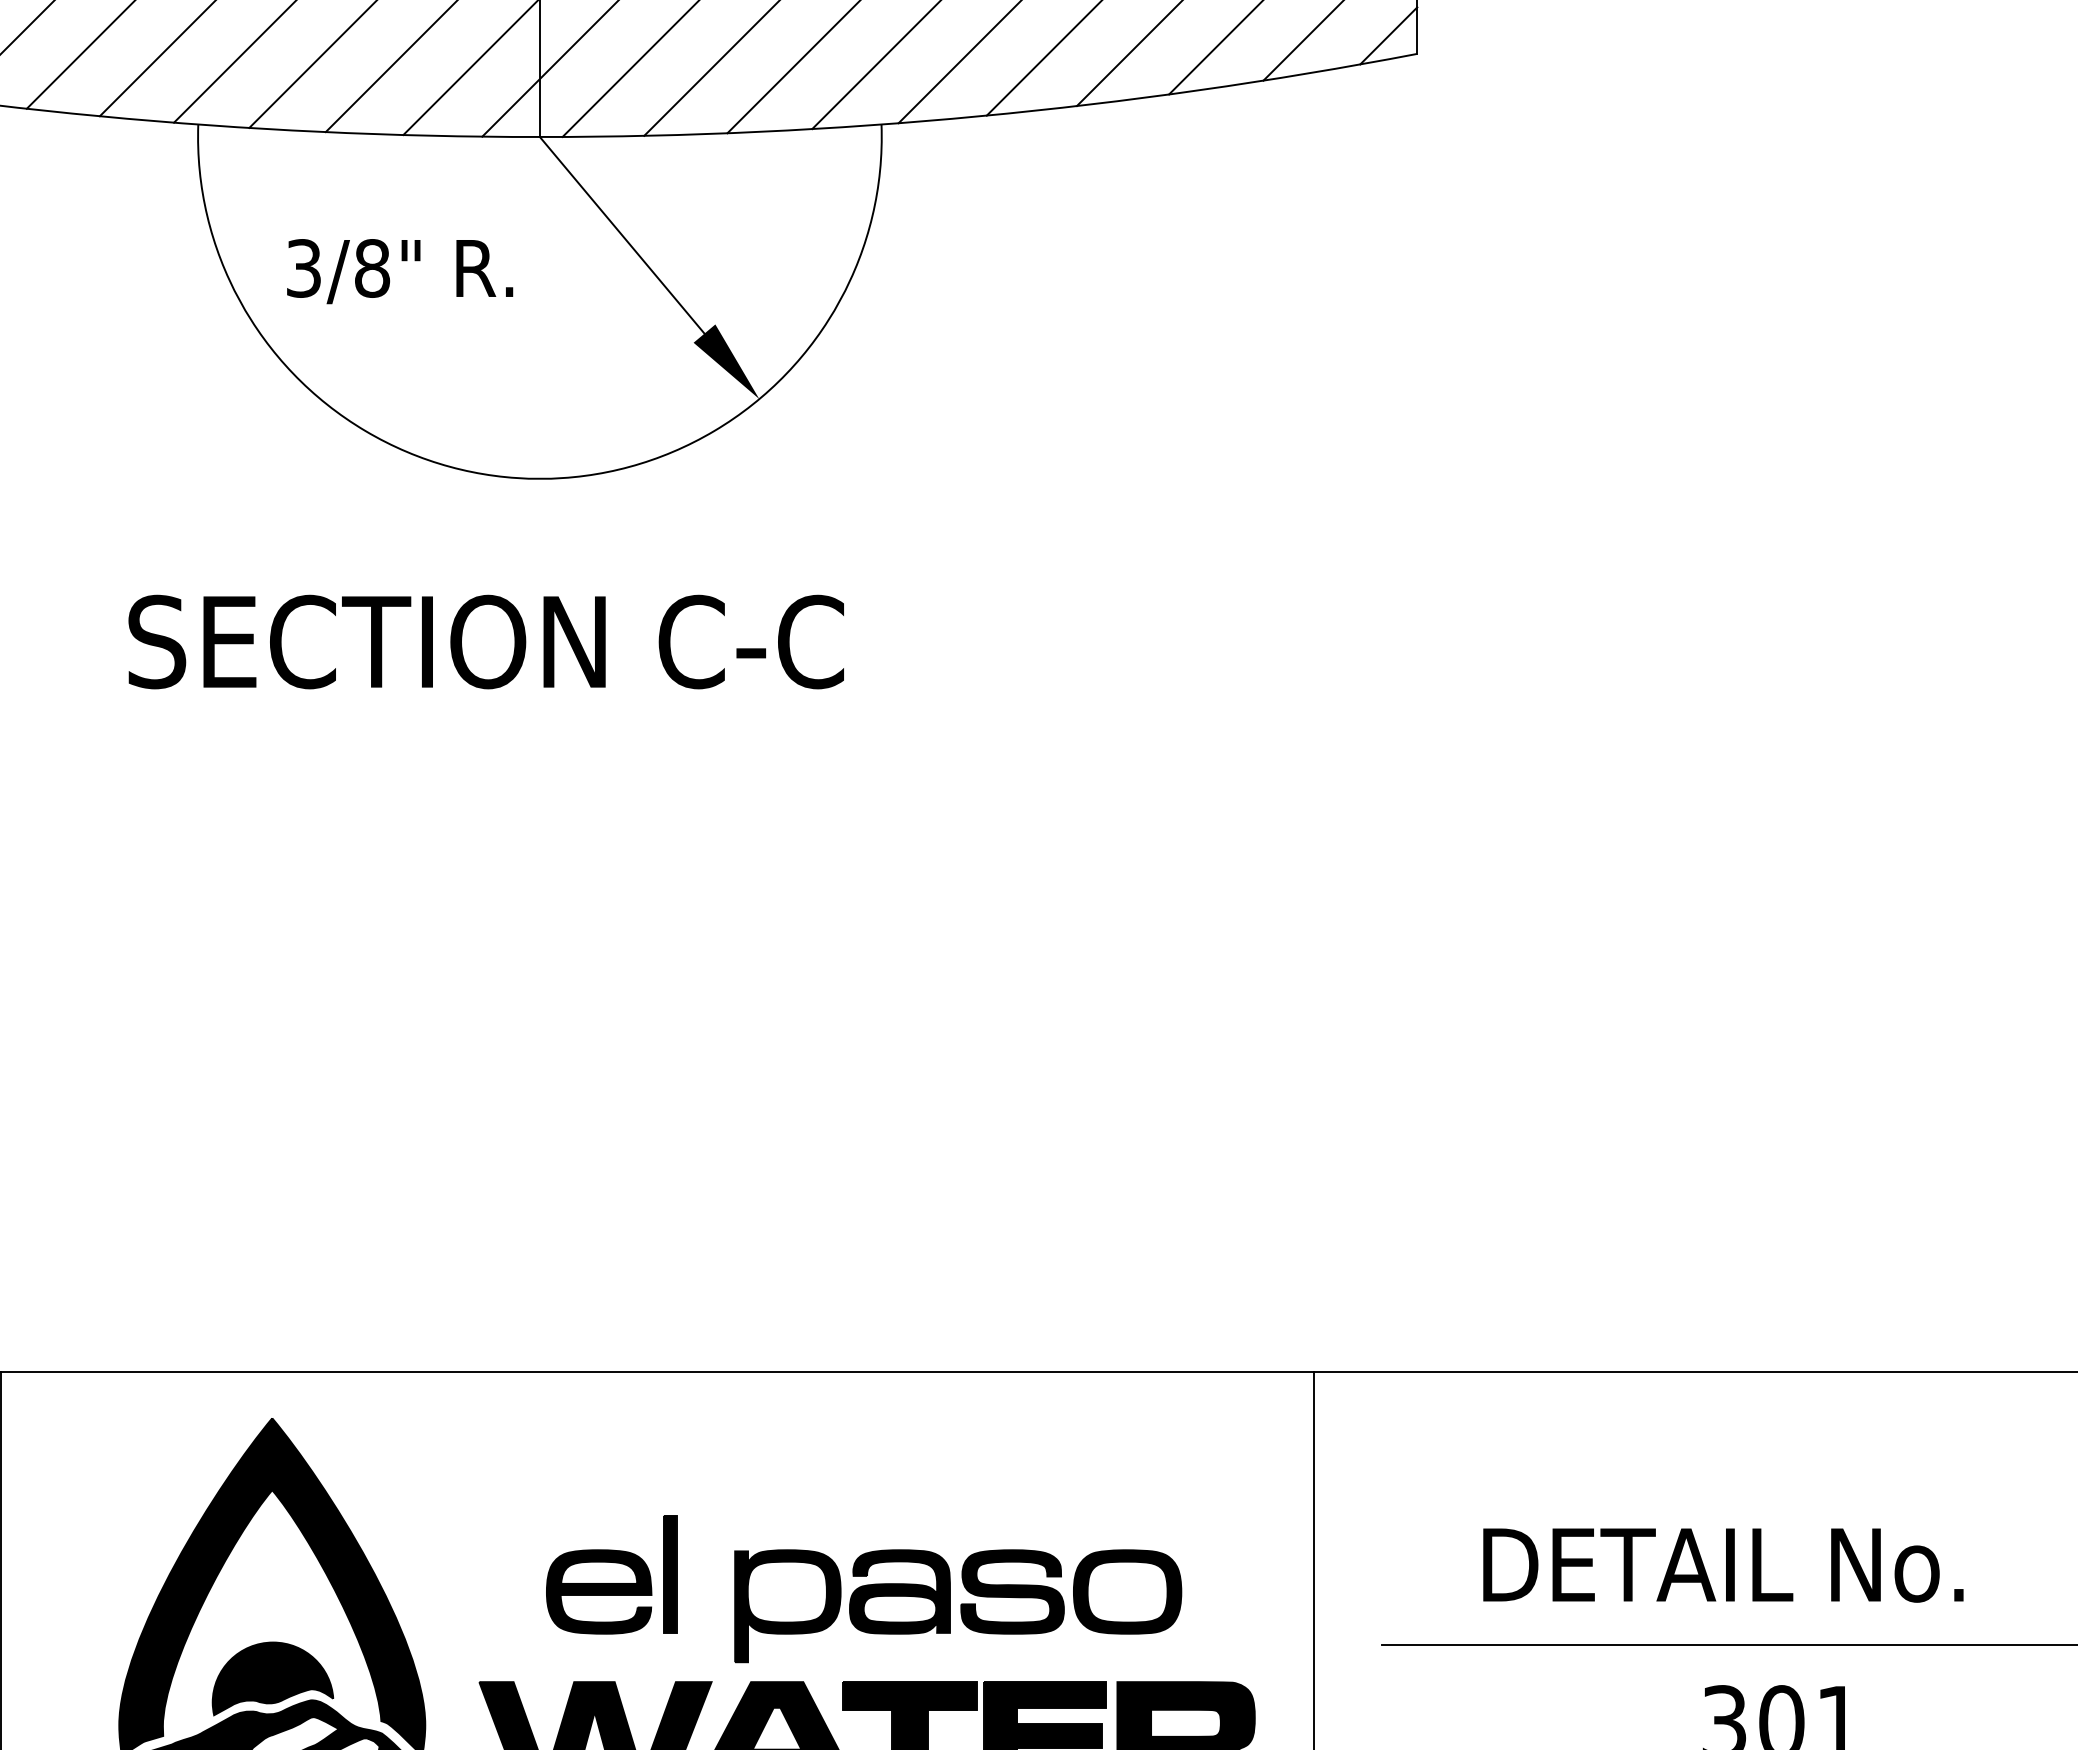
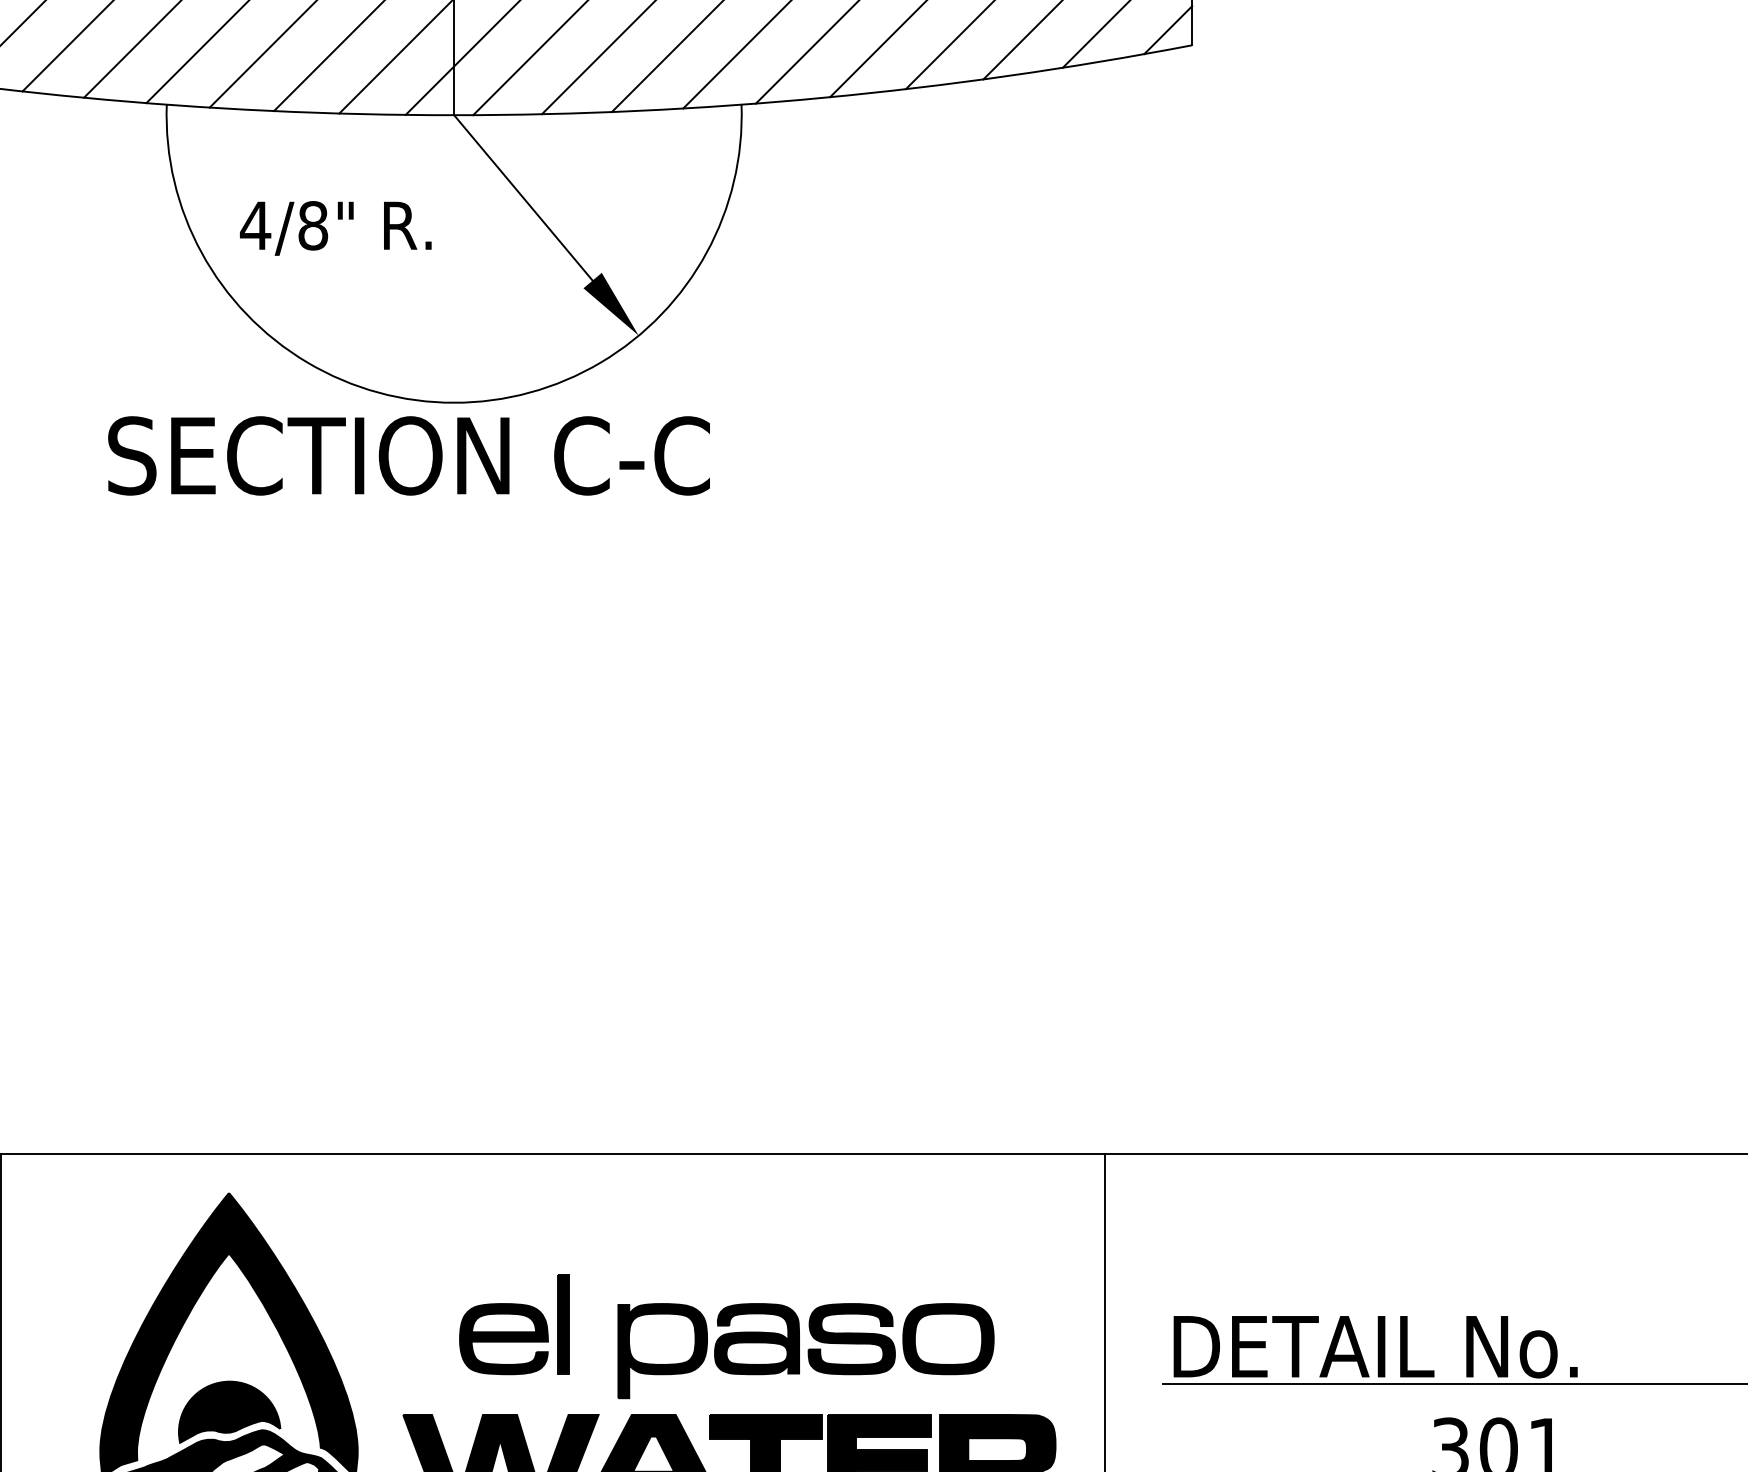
text: (303, 268) -> (255, 225), 3/8" -> 4/8"
text: (485, 641) -> (408, 455), moved
text: (1723, 1565) -> (1375, 1347), moved

